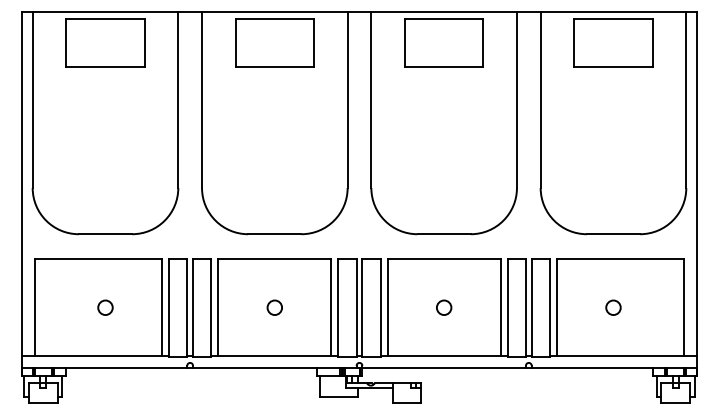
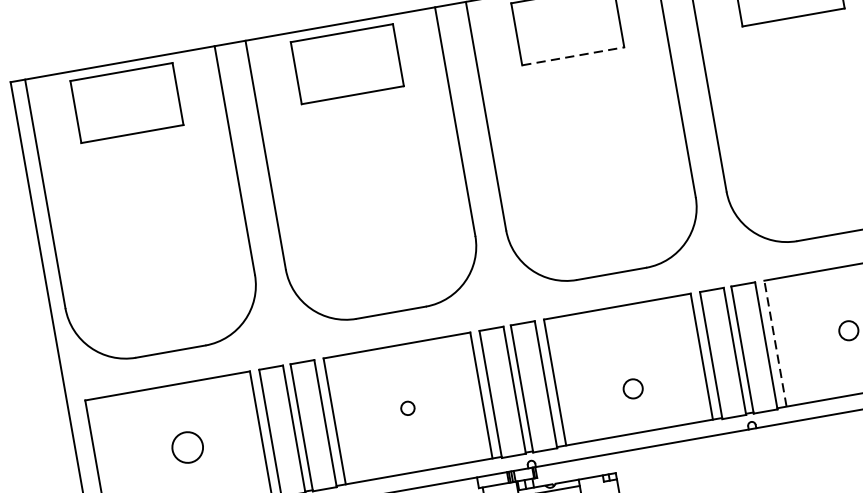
line: (444, 67) -> (573, 56), solid -> dashed
circle: (105, 307) -> (187, 446), size x1.6
circle: (274, 307) -> (407, 408), size x0.7
circle: (444, 307) -> (633, 388), moved
line: (557, 307) -> (775, 343), solid -> dashed

